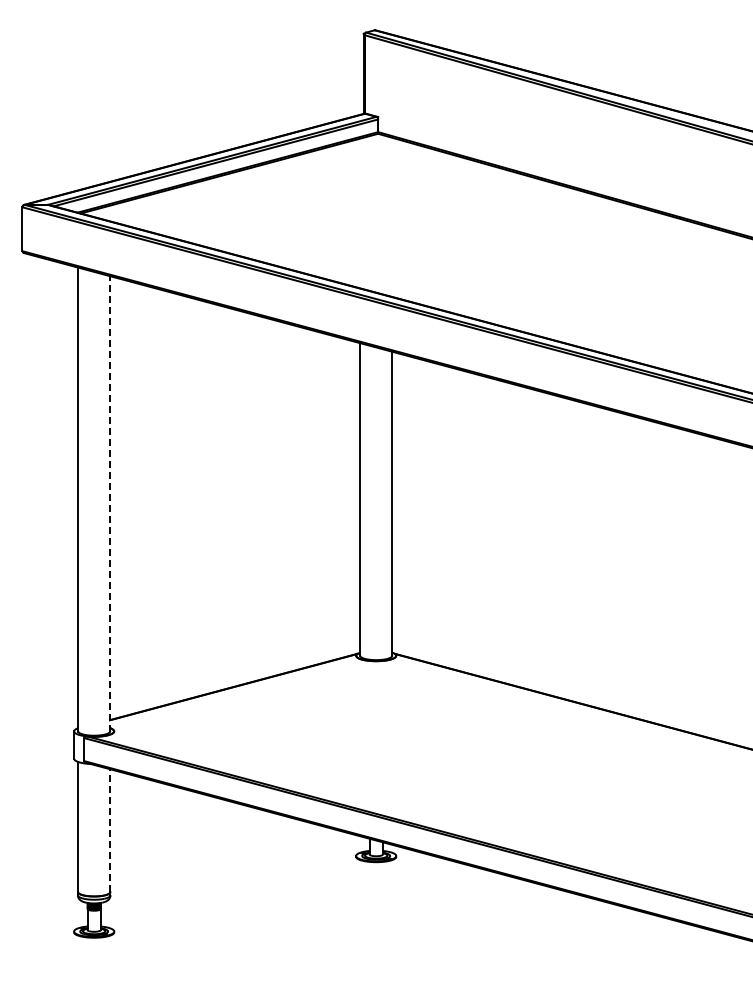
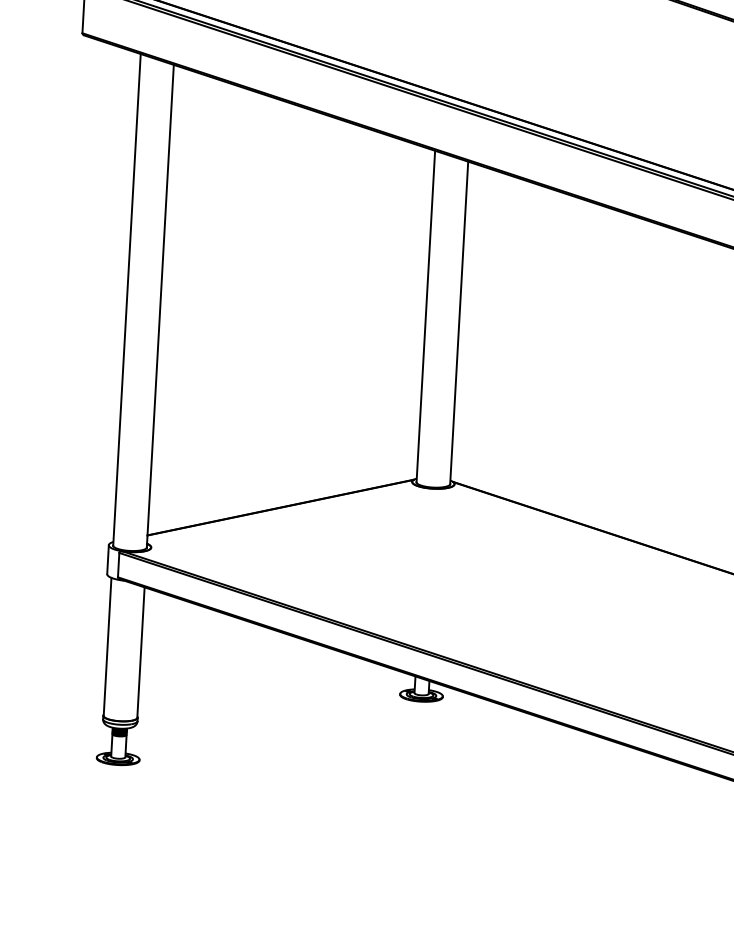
line: (110, 504) -> (160, 306), dashed -> solid
line: (110, 830) -> (141, 652), dashed -> solid

